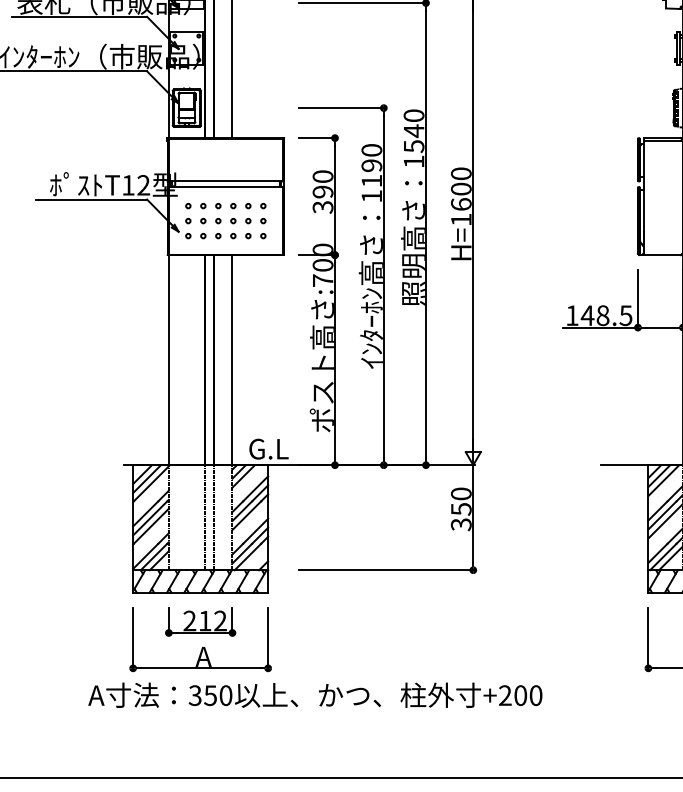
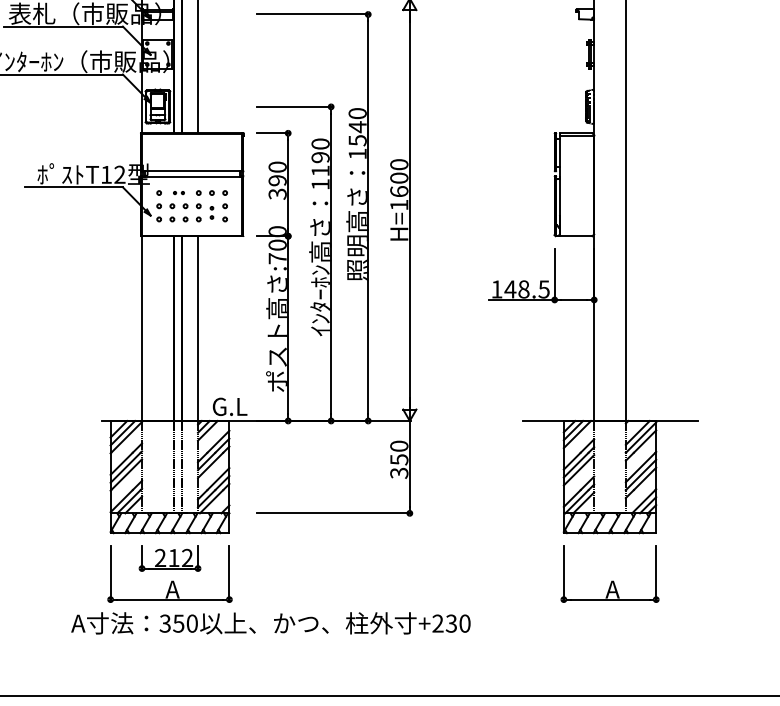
part: (210, 205) -> (178, 192), size x0.6
part: (247, 228) -> (211, 212), size x0.7
text: (520, 695) -> (451, 623), +200 -> +230

